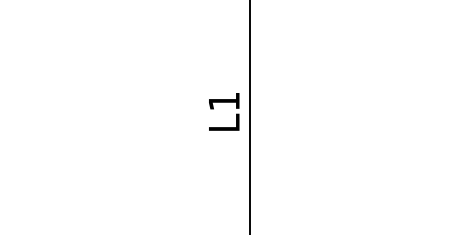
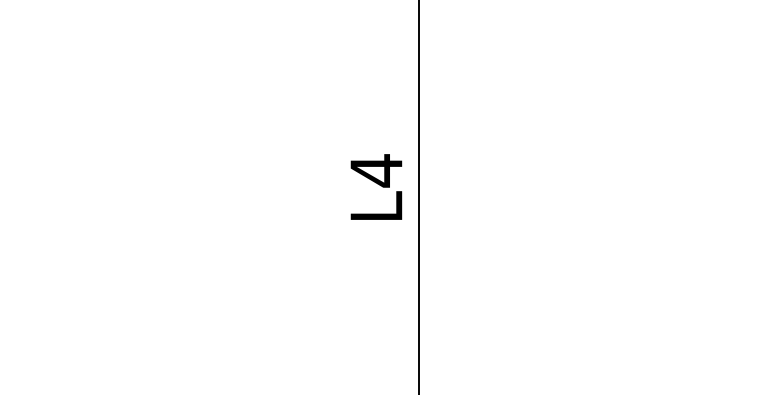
text: (224, 101) -> (376, 170), L1 -> L4

